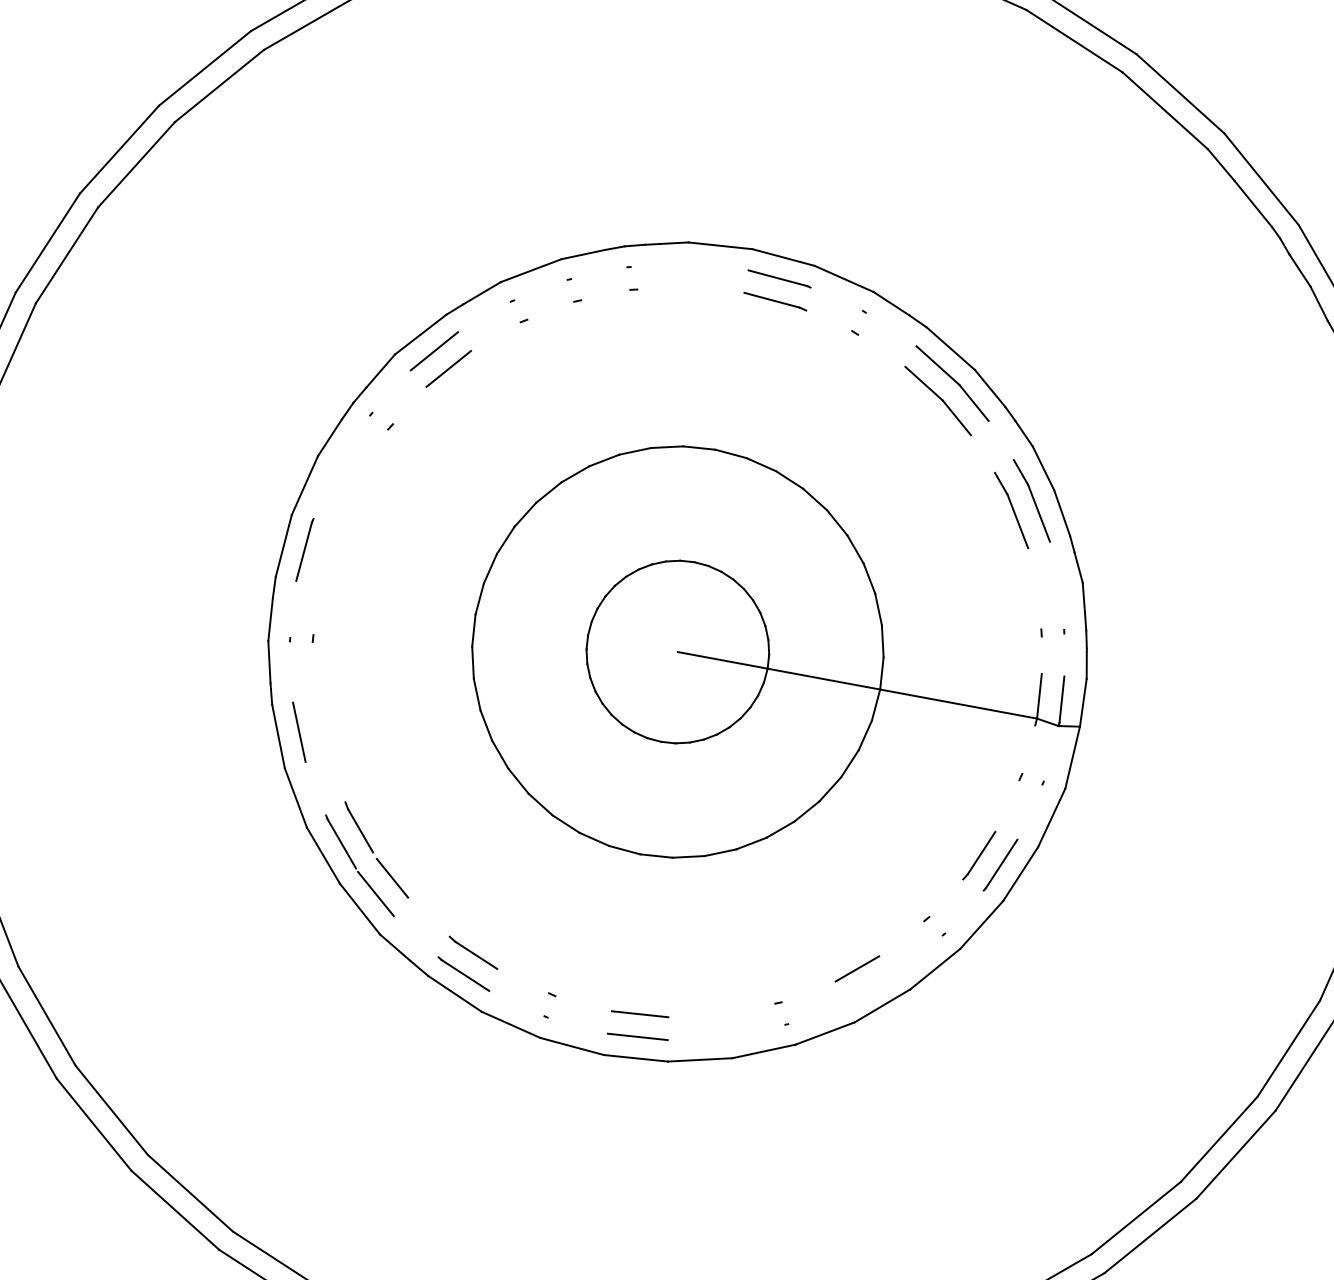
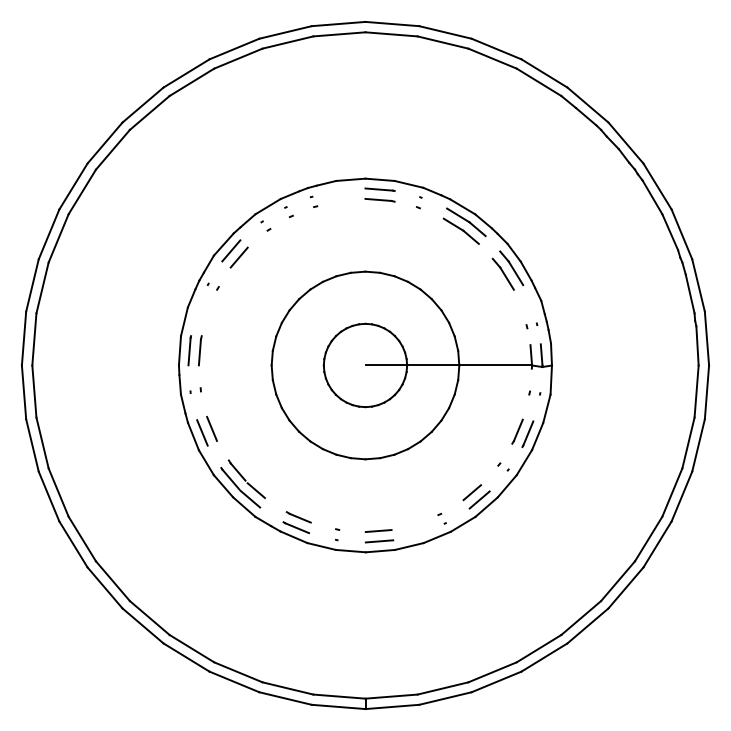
line: (328, 553) -> (200, 350), added
line: (320, 726) -> (211, 428), added
line: (870, 986) -> (479, 499), added

